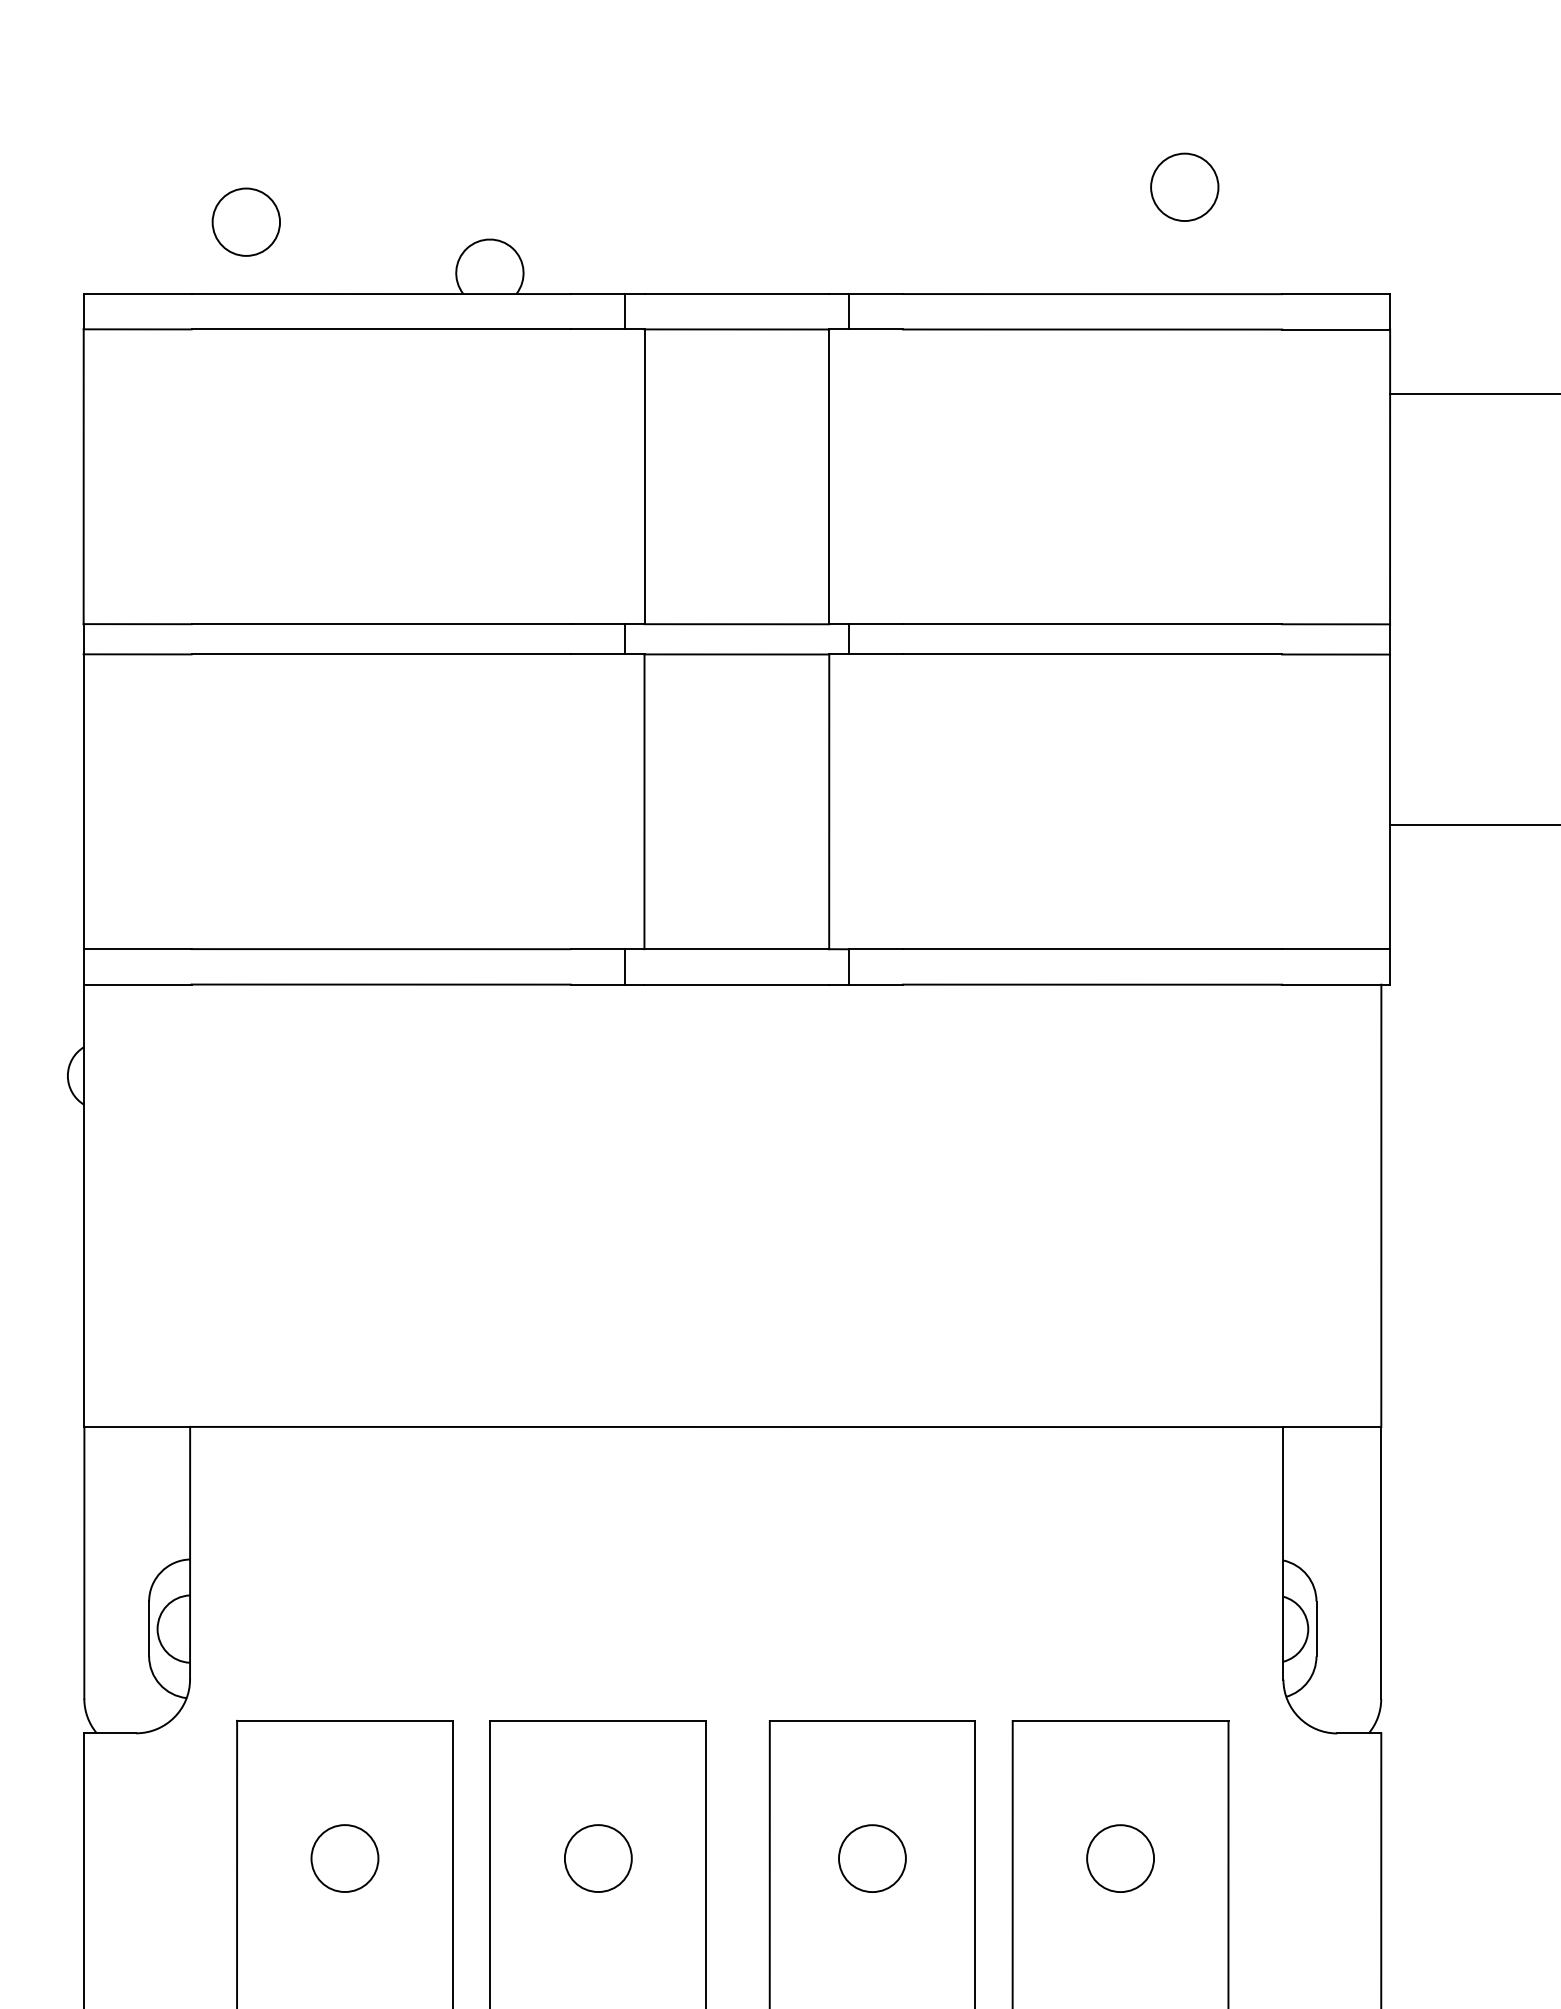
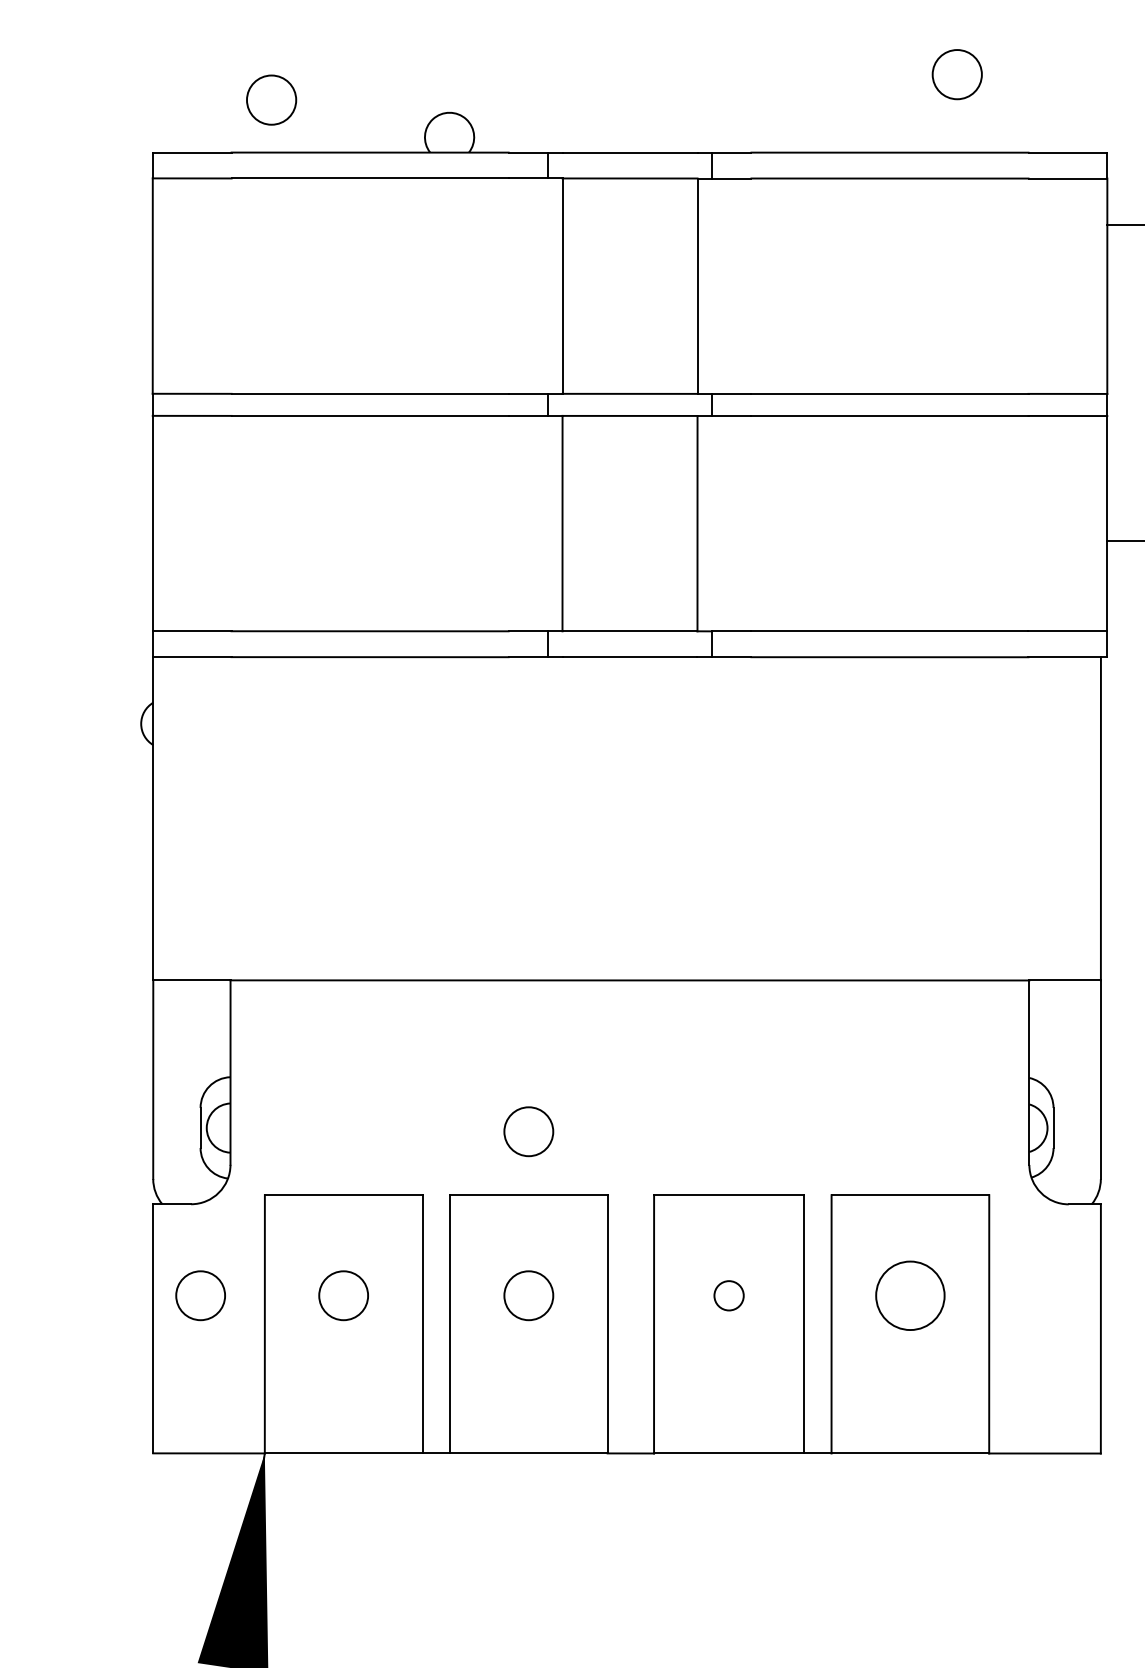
circle: (597, 1633) -> (528, 1131), added
circle: (149, 1858) -> (200, 1295), added
circle: (871, 1858) -> (728, 1295), size x0.6
circle: (1119, 1858) -> (909, 1295), size x1.4

